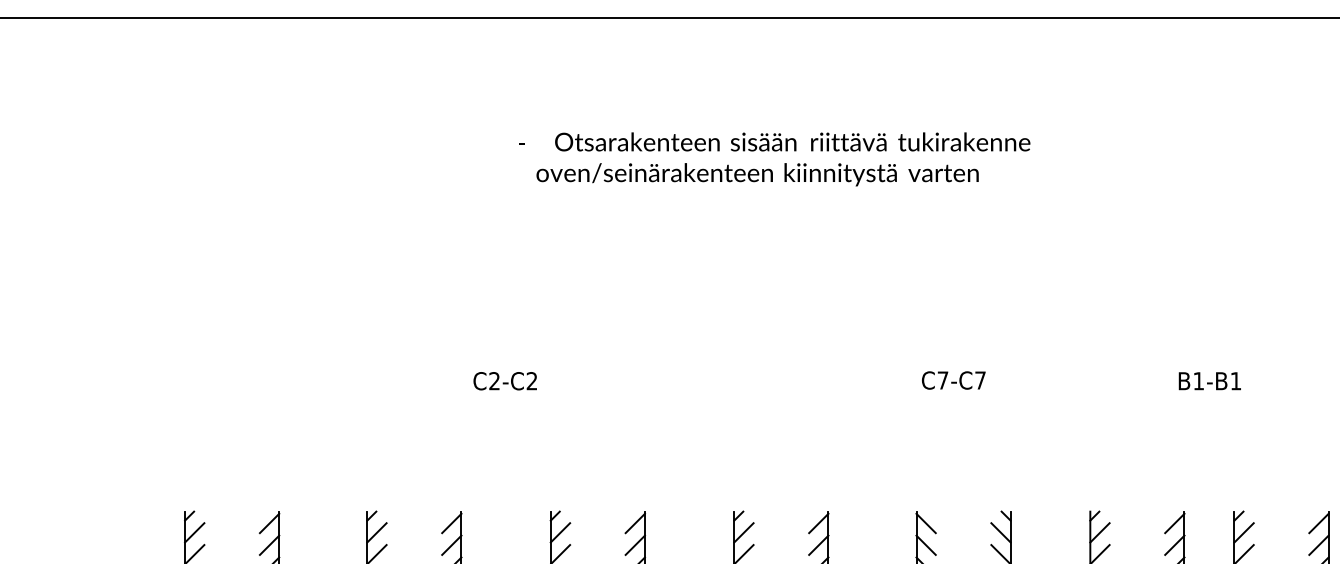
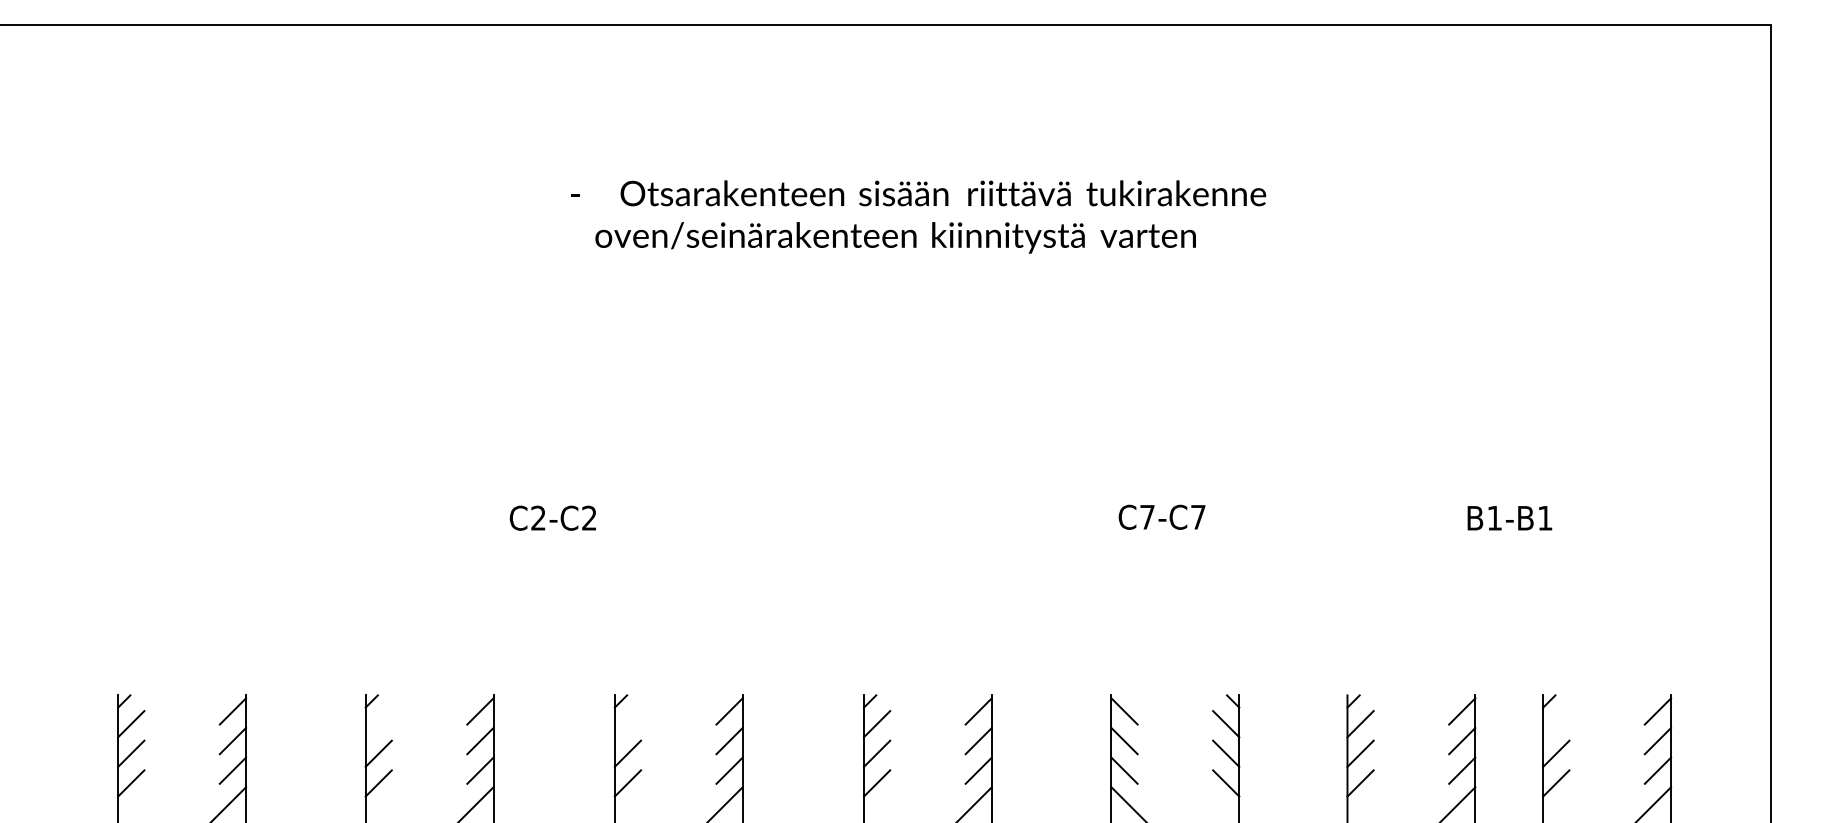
line: (376, 533) -> (378, 724), removed
line: (560, 533) -> (627, 724), removed
line: (1244, 533) -> (1556, 724), removed

